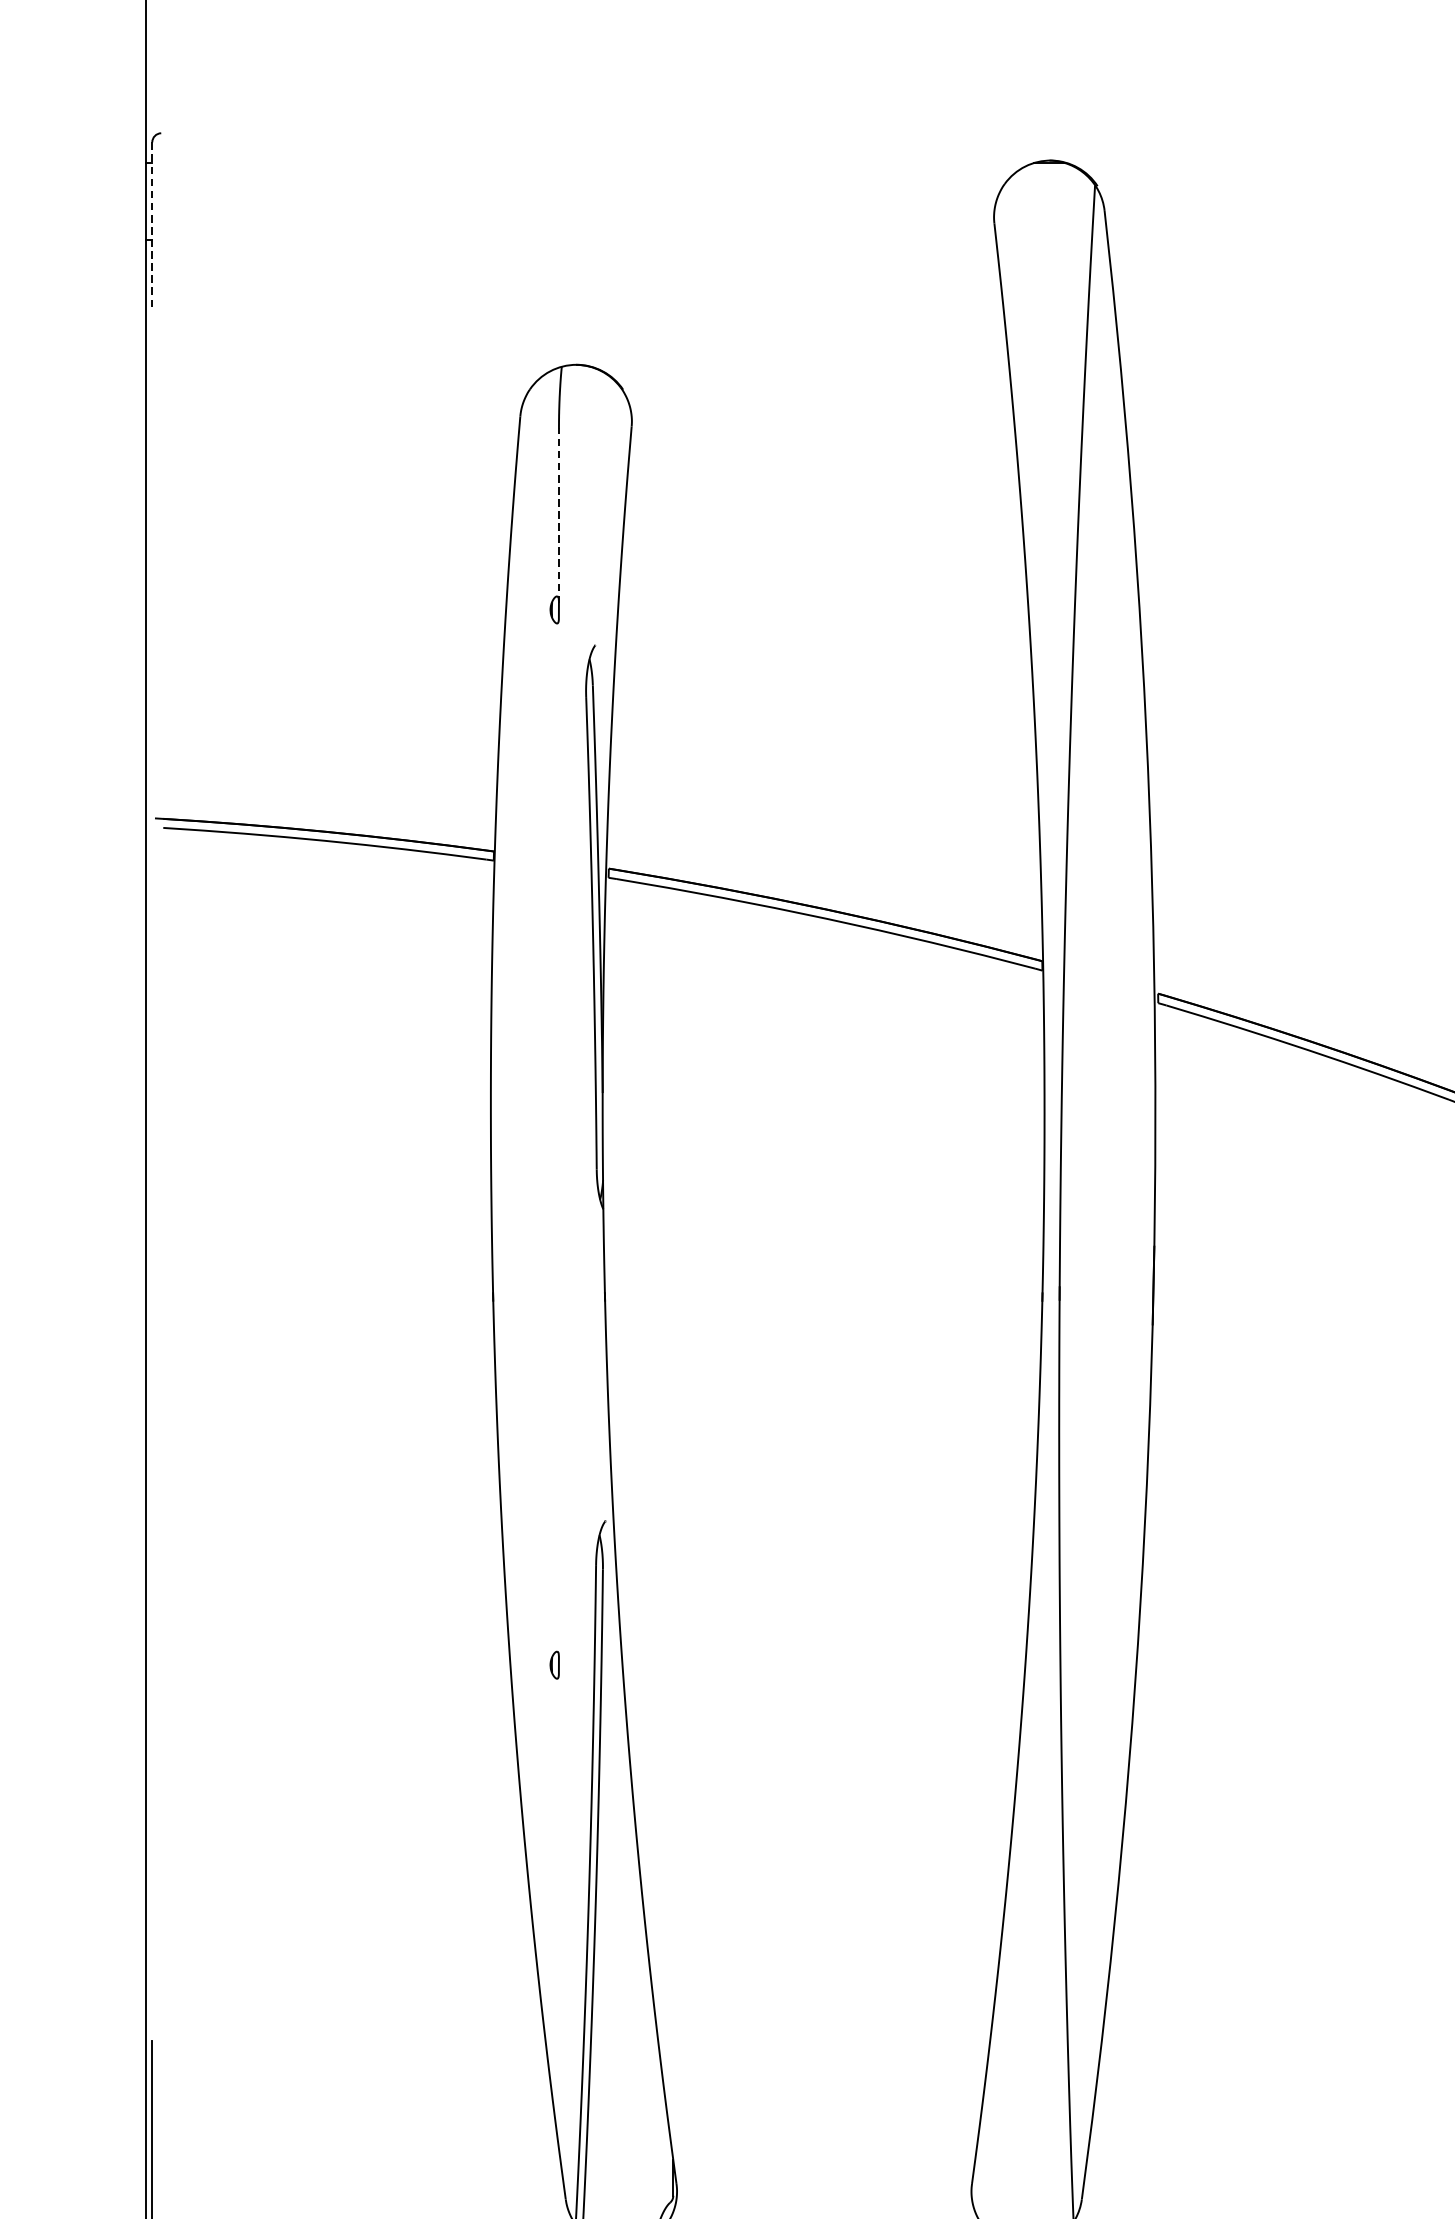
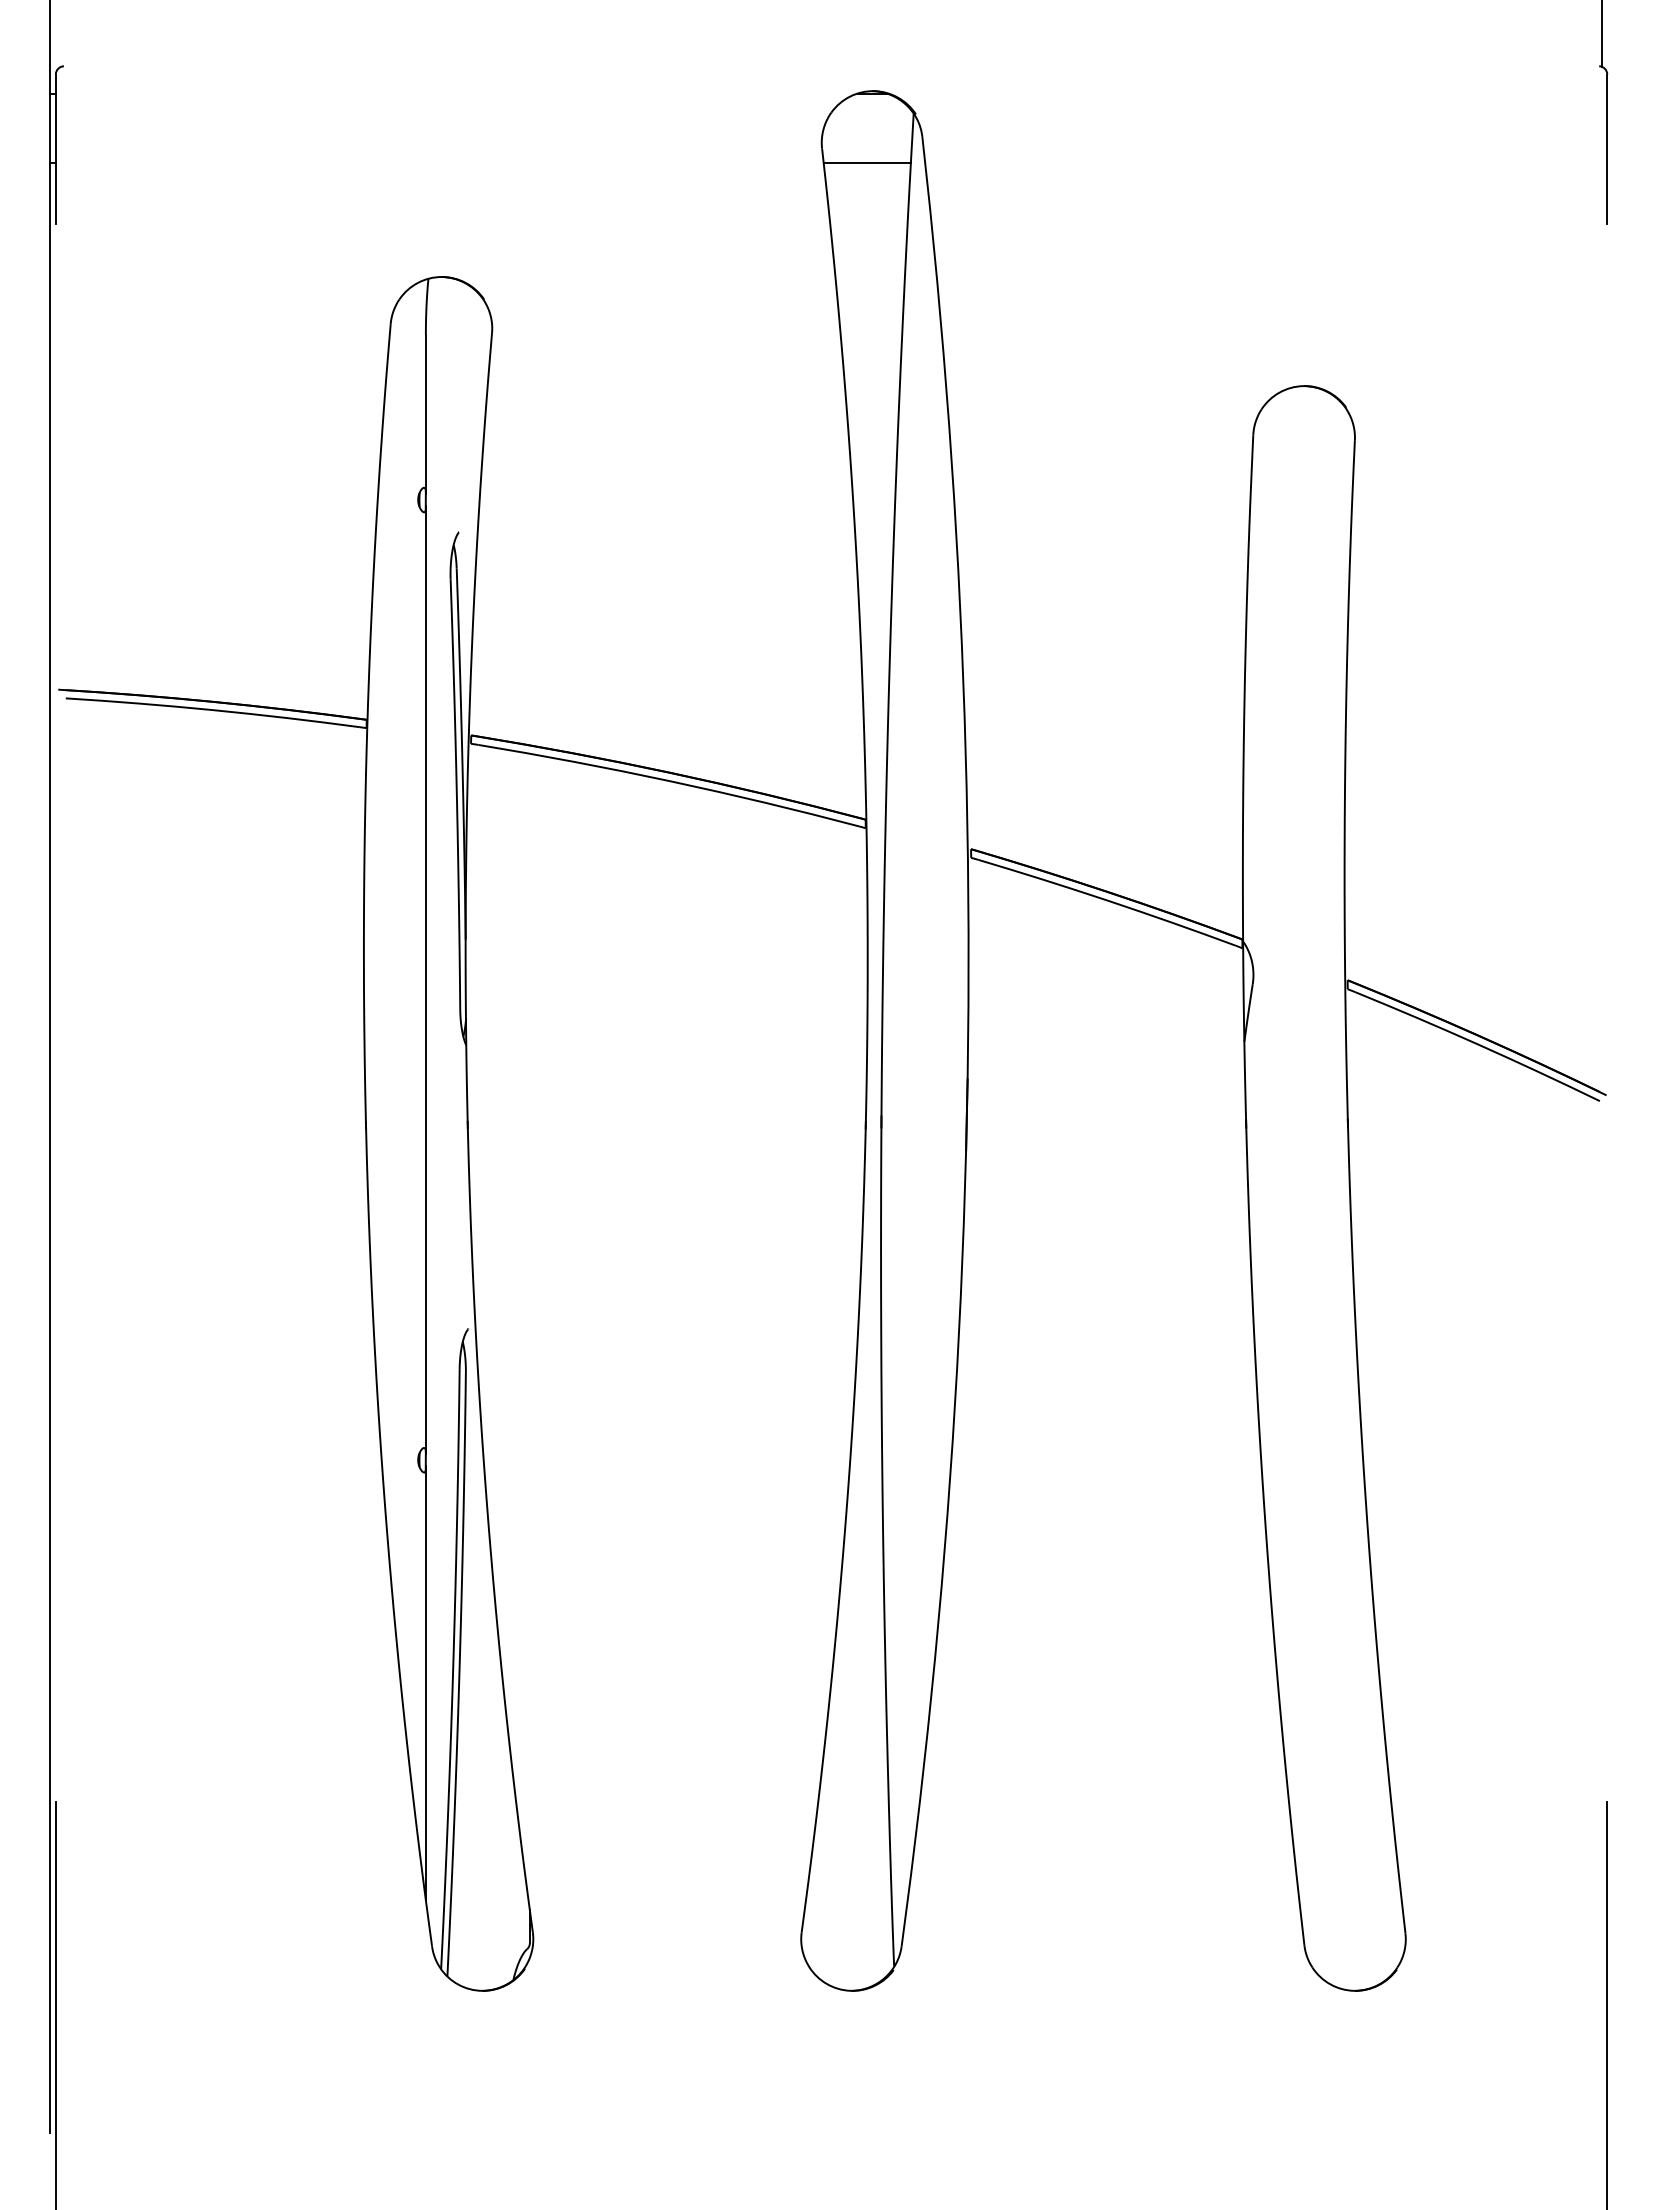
line: (151, 224) -> (55, 149), dashed -> solid
line: (1043, 240) -> (866, 163), added
line: (558, 515) -> (425, 414), dashed -> solid
line: (558, 1136) -> (425, 979), added
line: (558, 1909) -> (425, 1682), added

